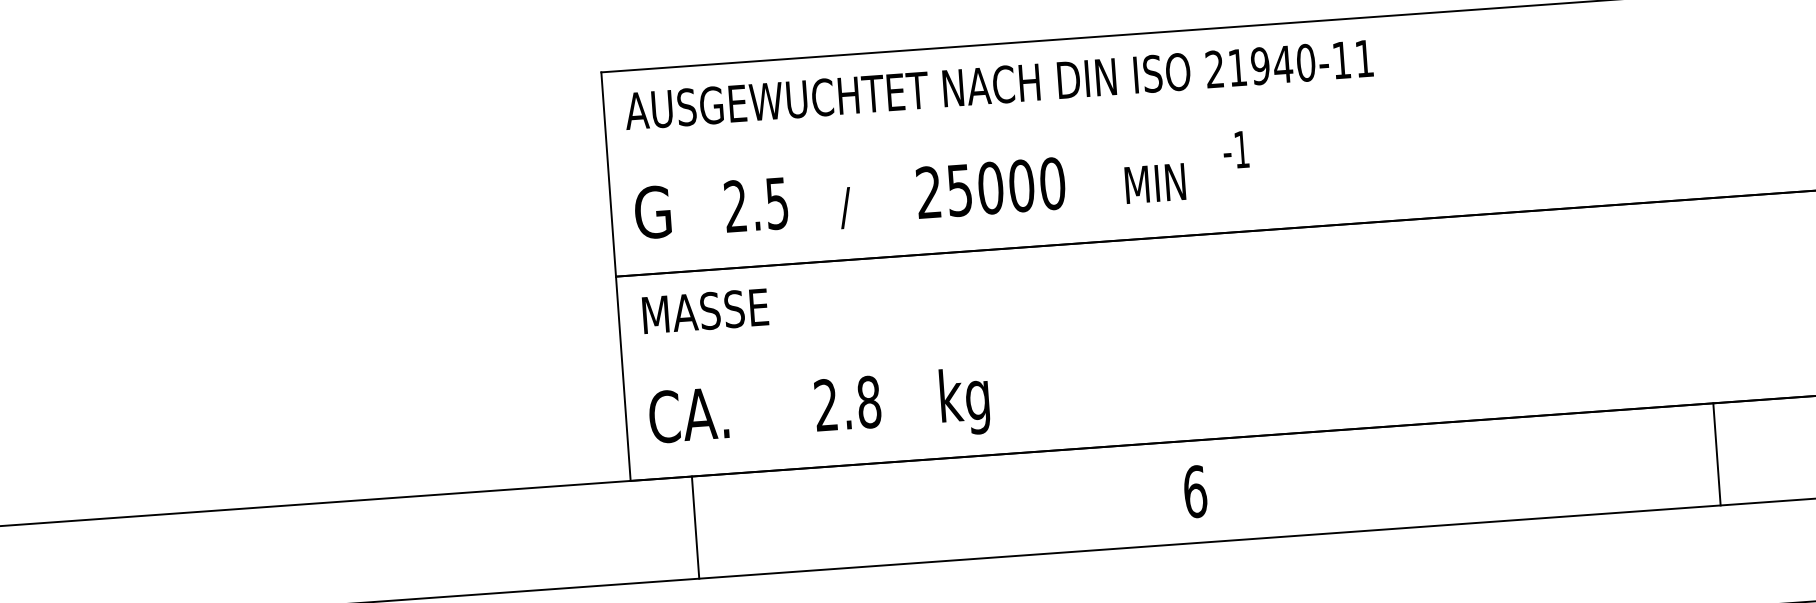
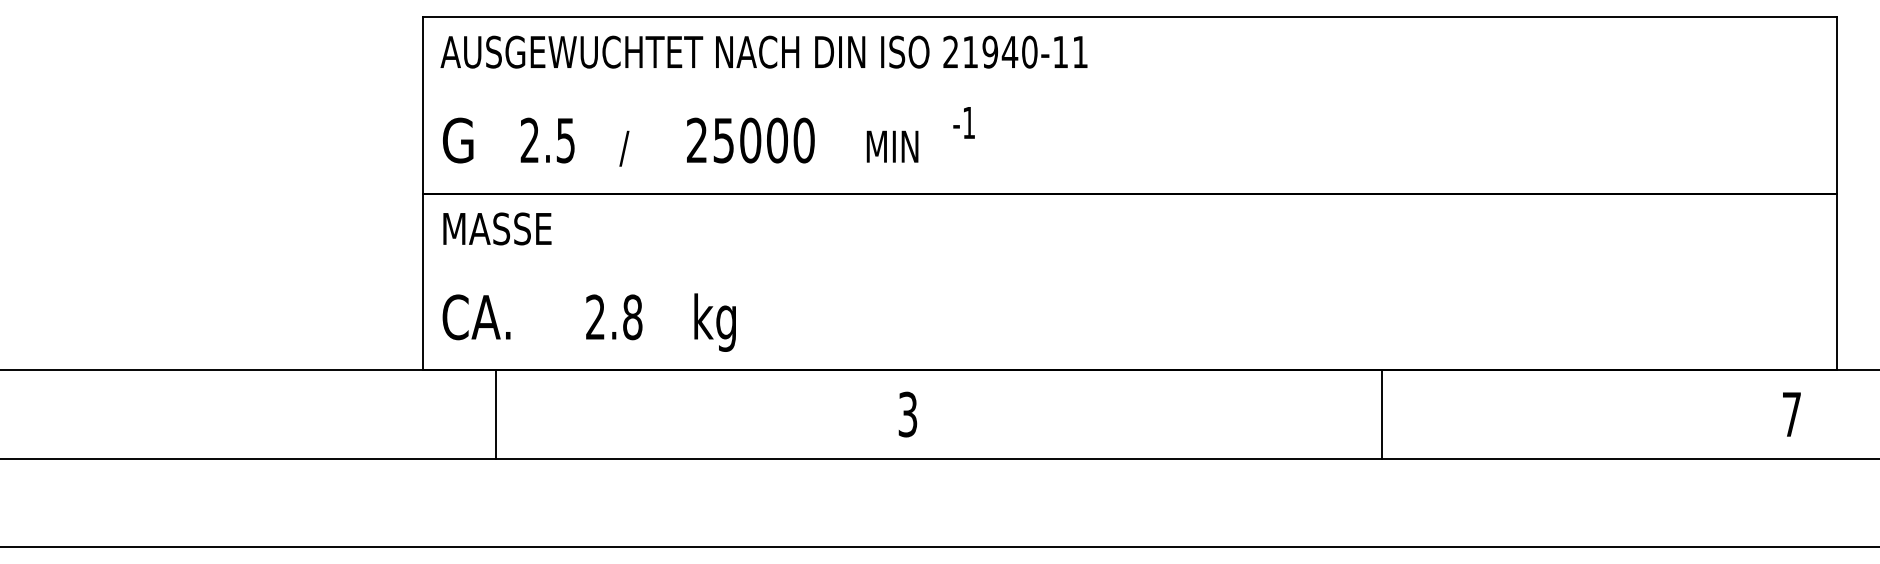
line: (1717, 454) -> (1382, 414), moved
text: (1194, 491) -> (907, 414), 6 -> 3
line: (695, 527) -> (495, 414), moved

